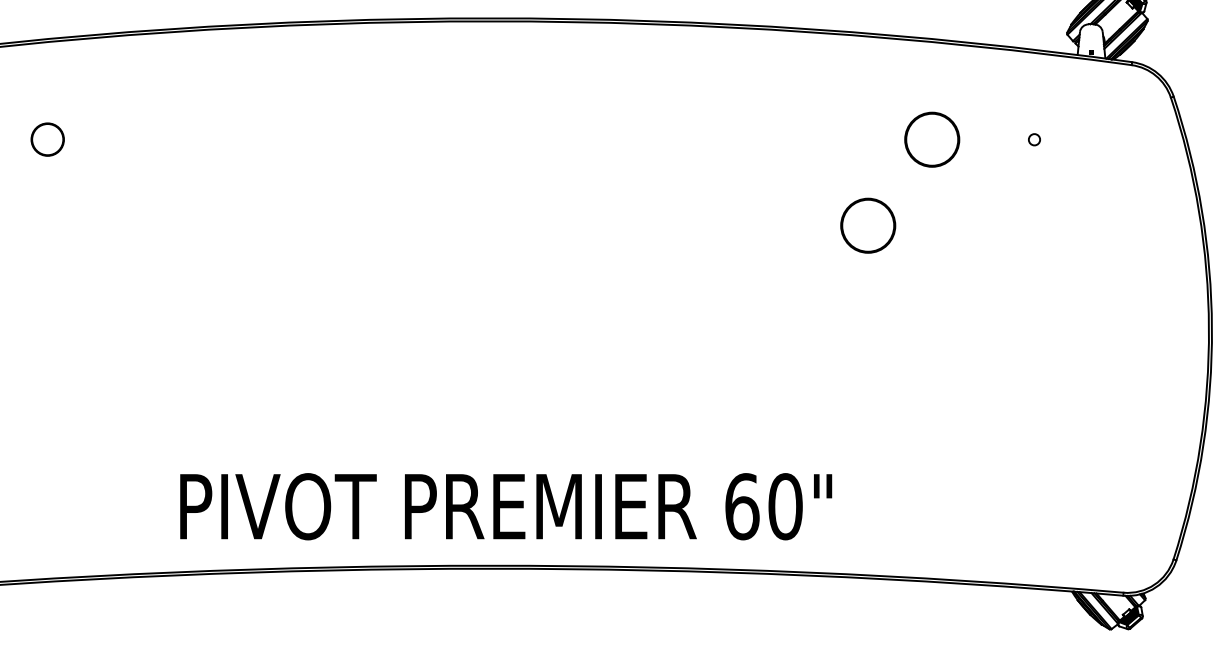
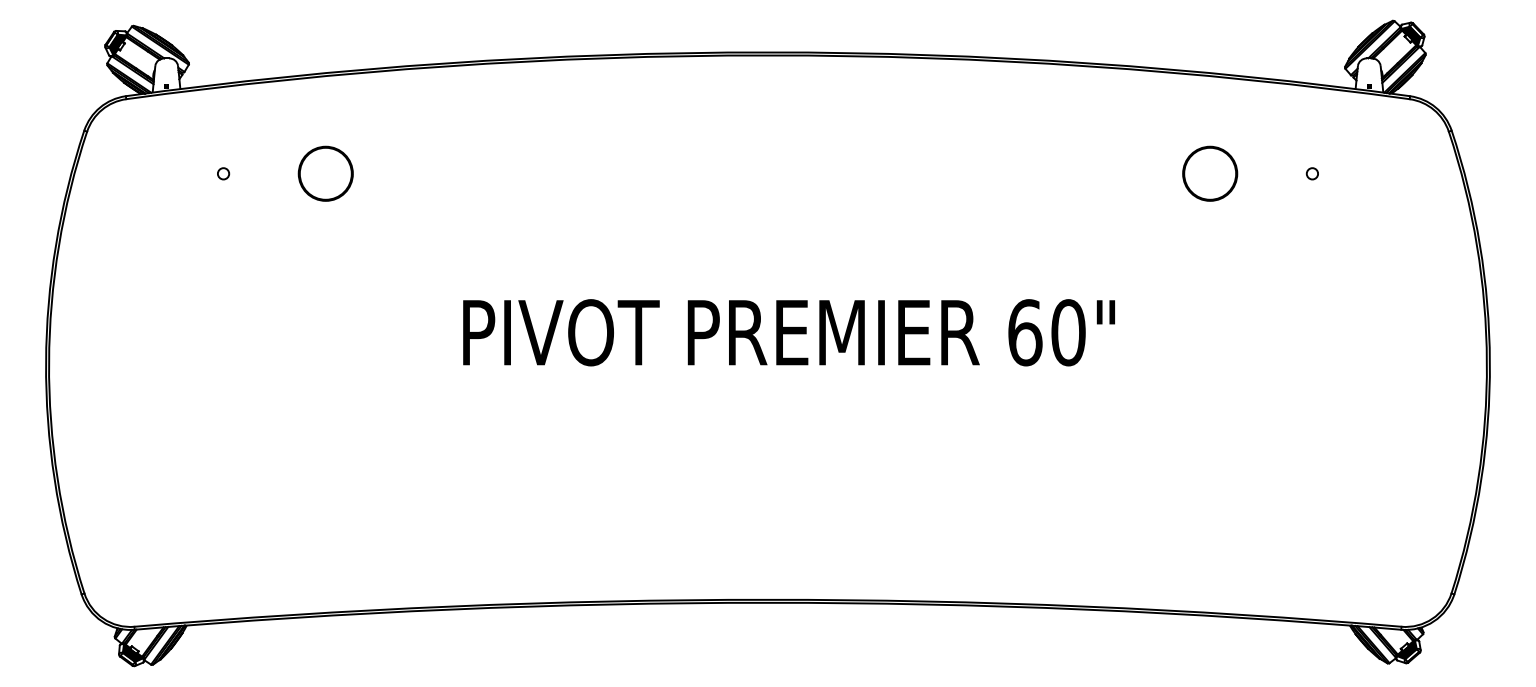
circle: (47, 139) -> (325, 173), size x1.67
circle: (868, 225) -> (1146, 259), removed
text: (505, 506) -> (788, 332), moved

